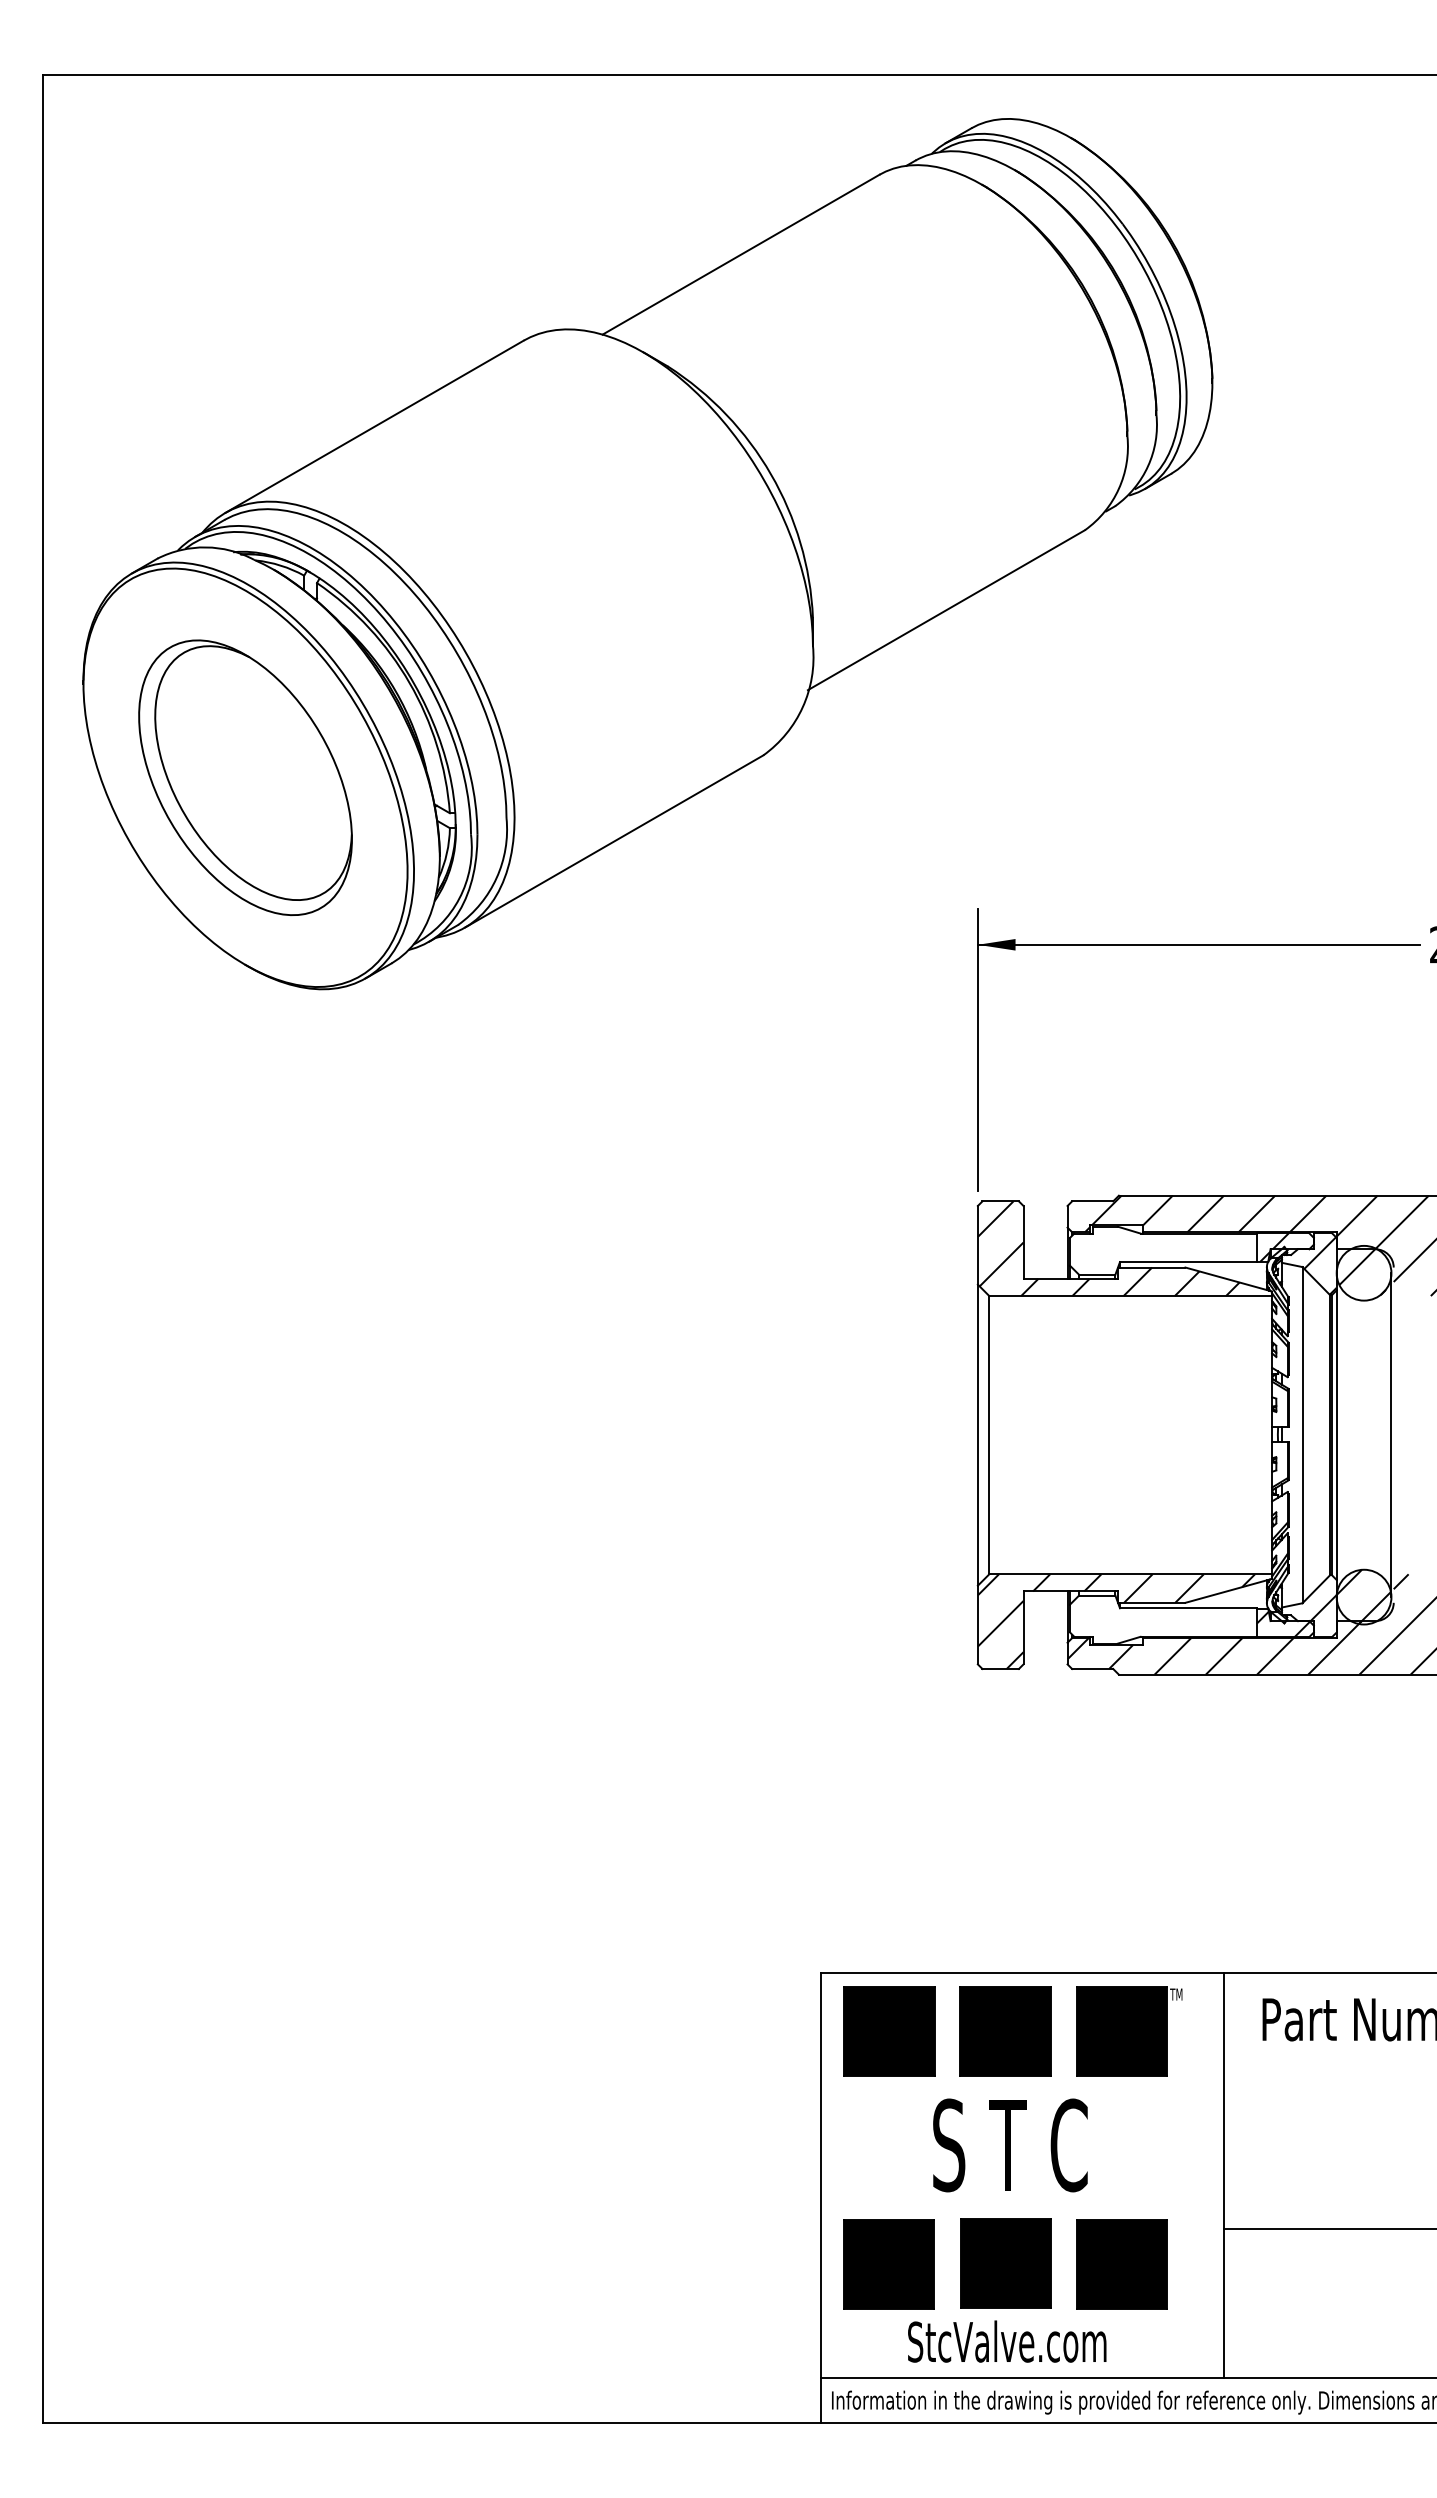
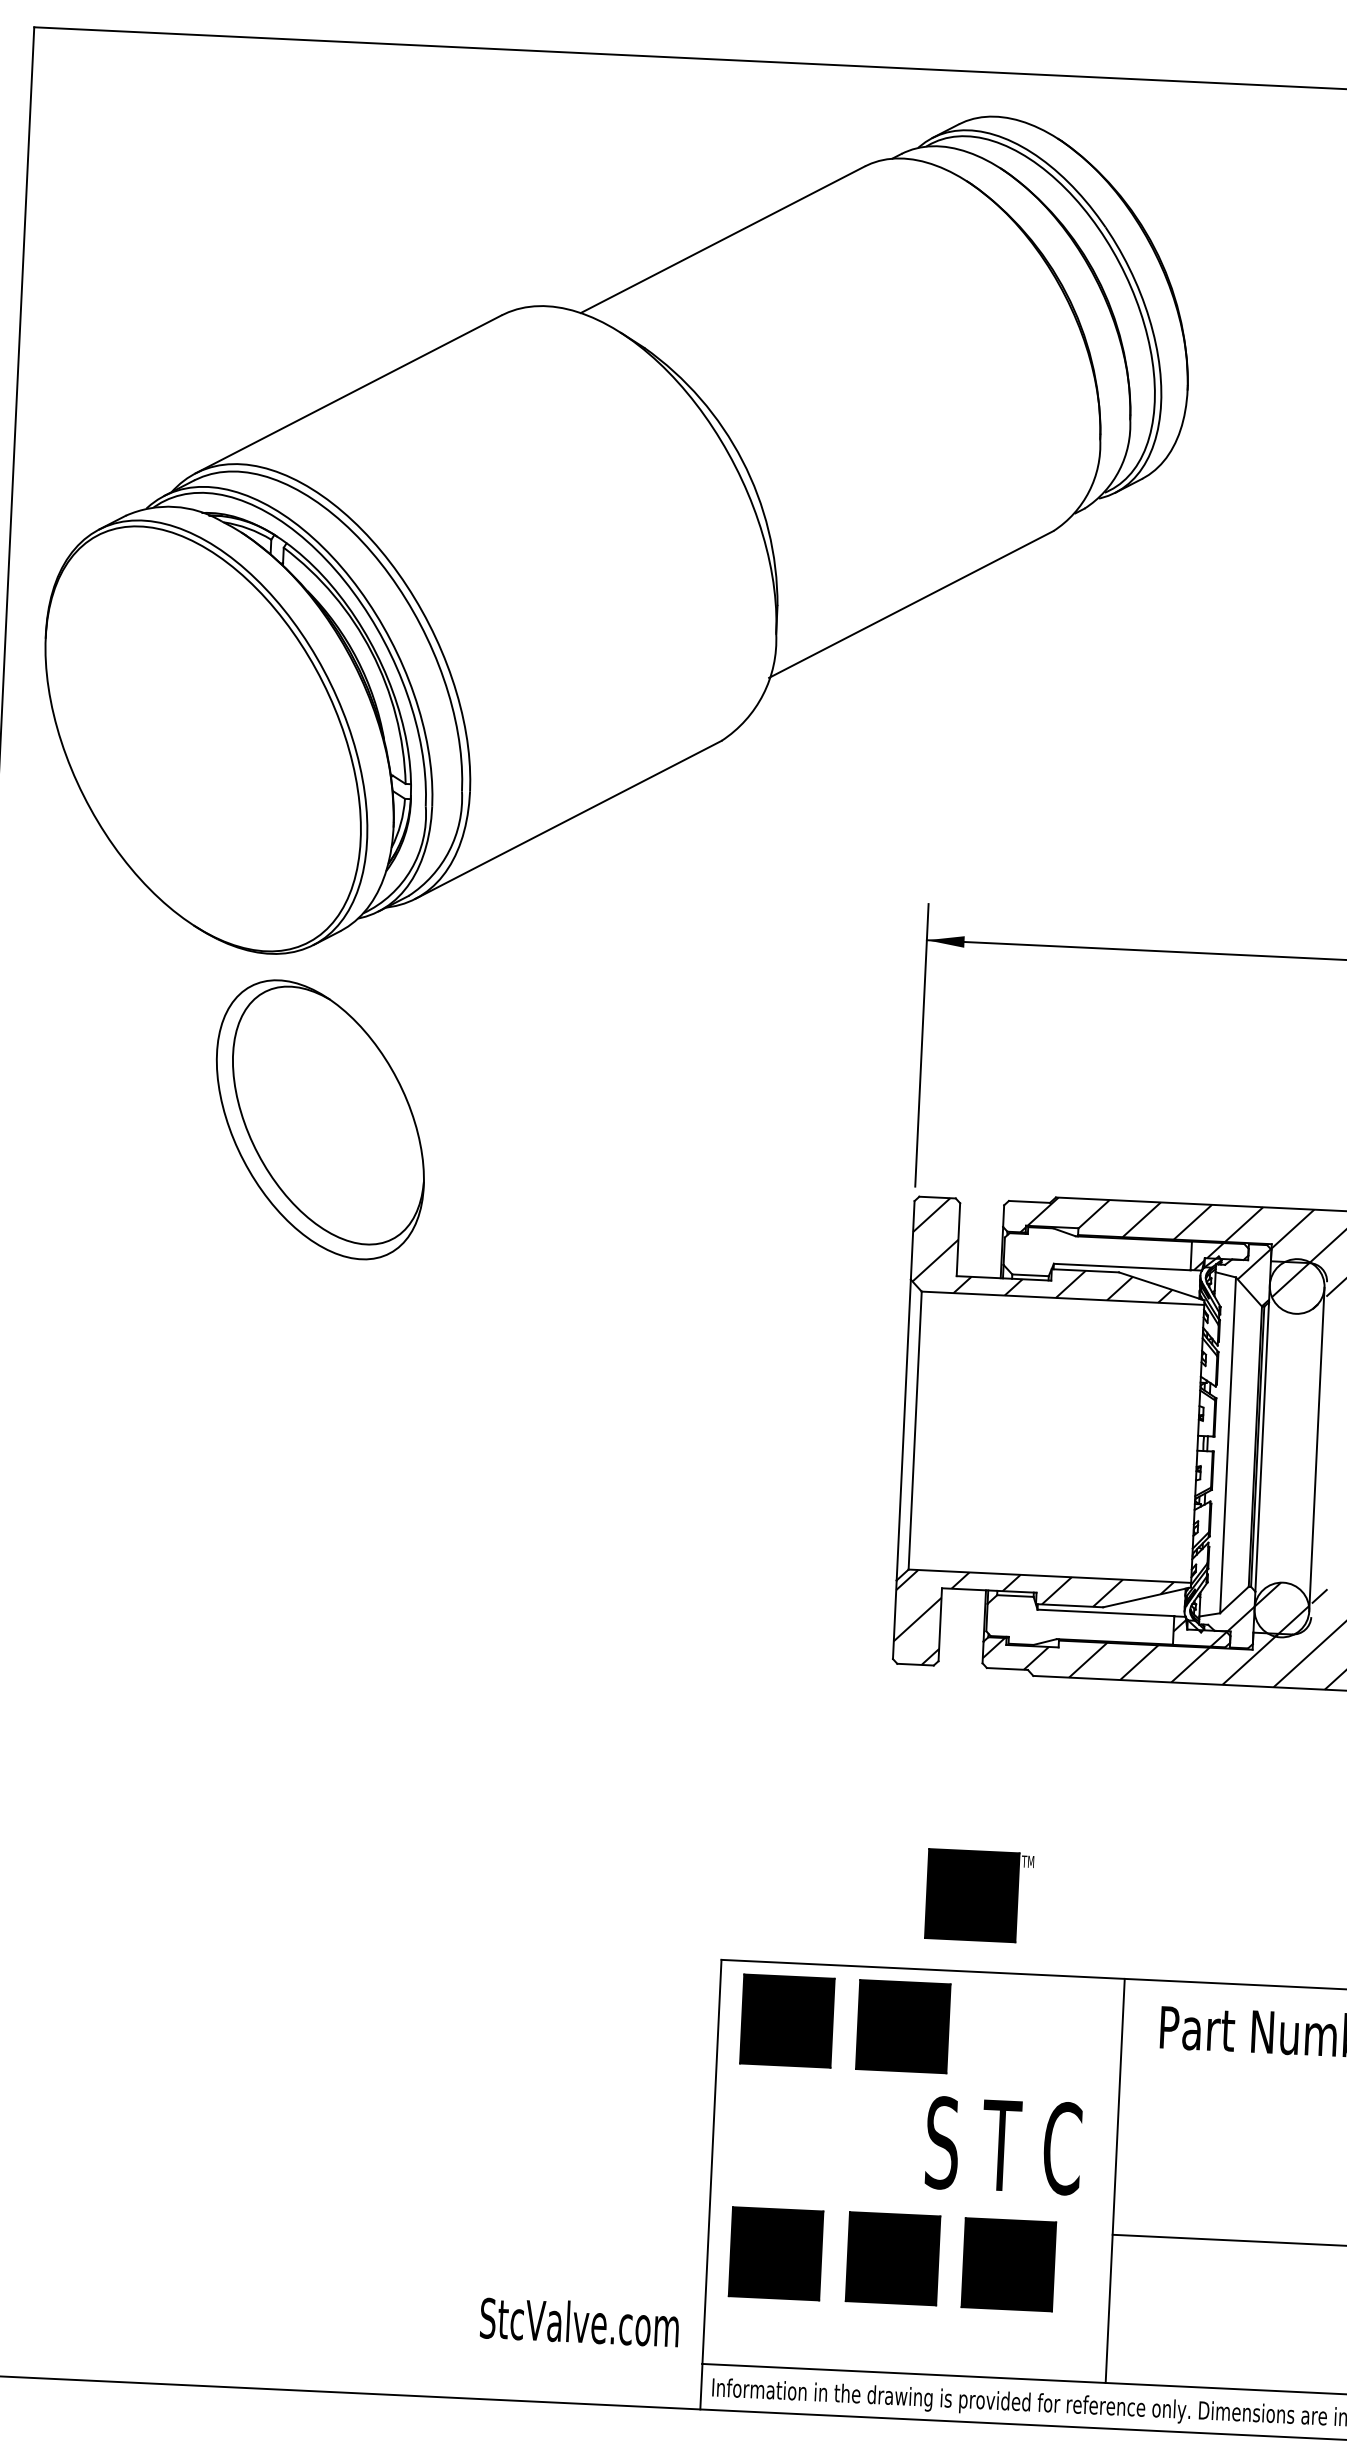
part: (245, 777) -> (320, 1119), moved
part: (1129, 2031) -> (979, 1896), moved
text: (1010, 2145) -> (1003, 2145), moved
text: (1007, 2341) -> (580, 2322), moved

